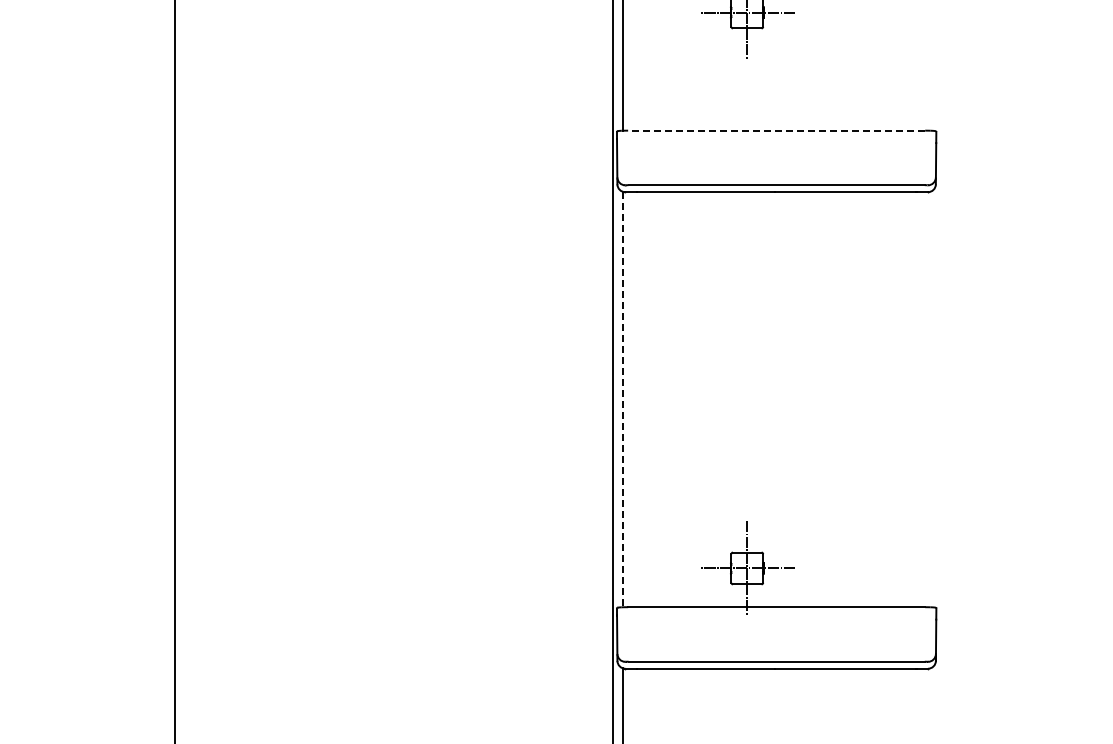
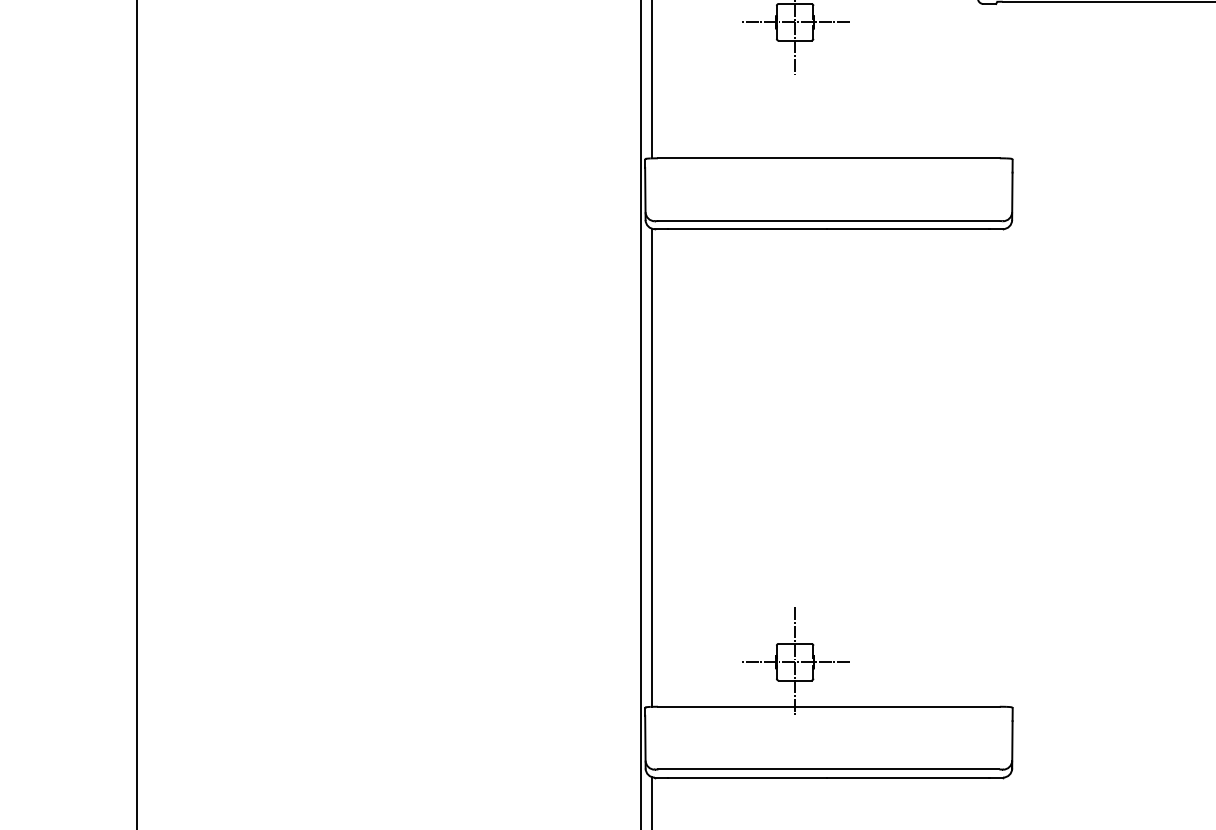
line: (776, 130) -> (828, 158), dashed -> solid
line: (622, 399) -> (651, 467), dashed -> solid

